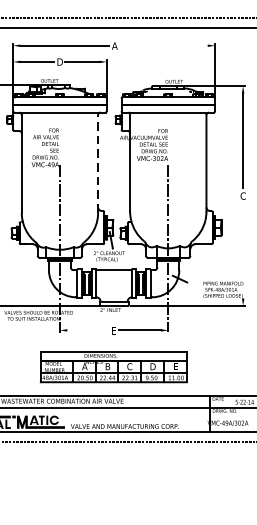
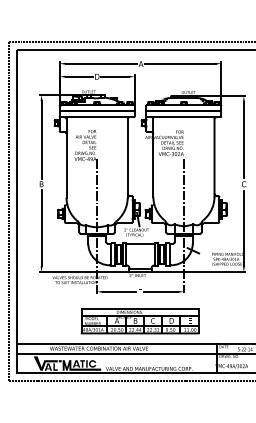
line: (162, 45) -> (179, 63), added
line: (97, 162) -> (127, 157), dashed -> solid
line: (242, 251) -> (243, 228), added
line: (87, 329) -> (119, 291), added

